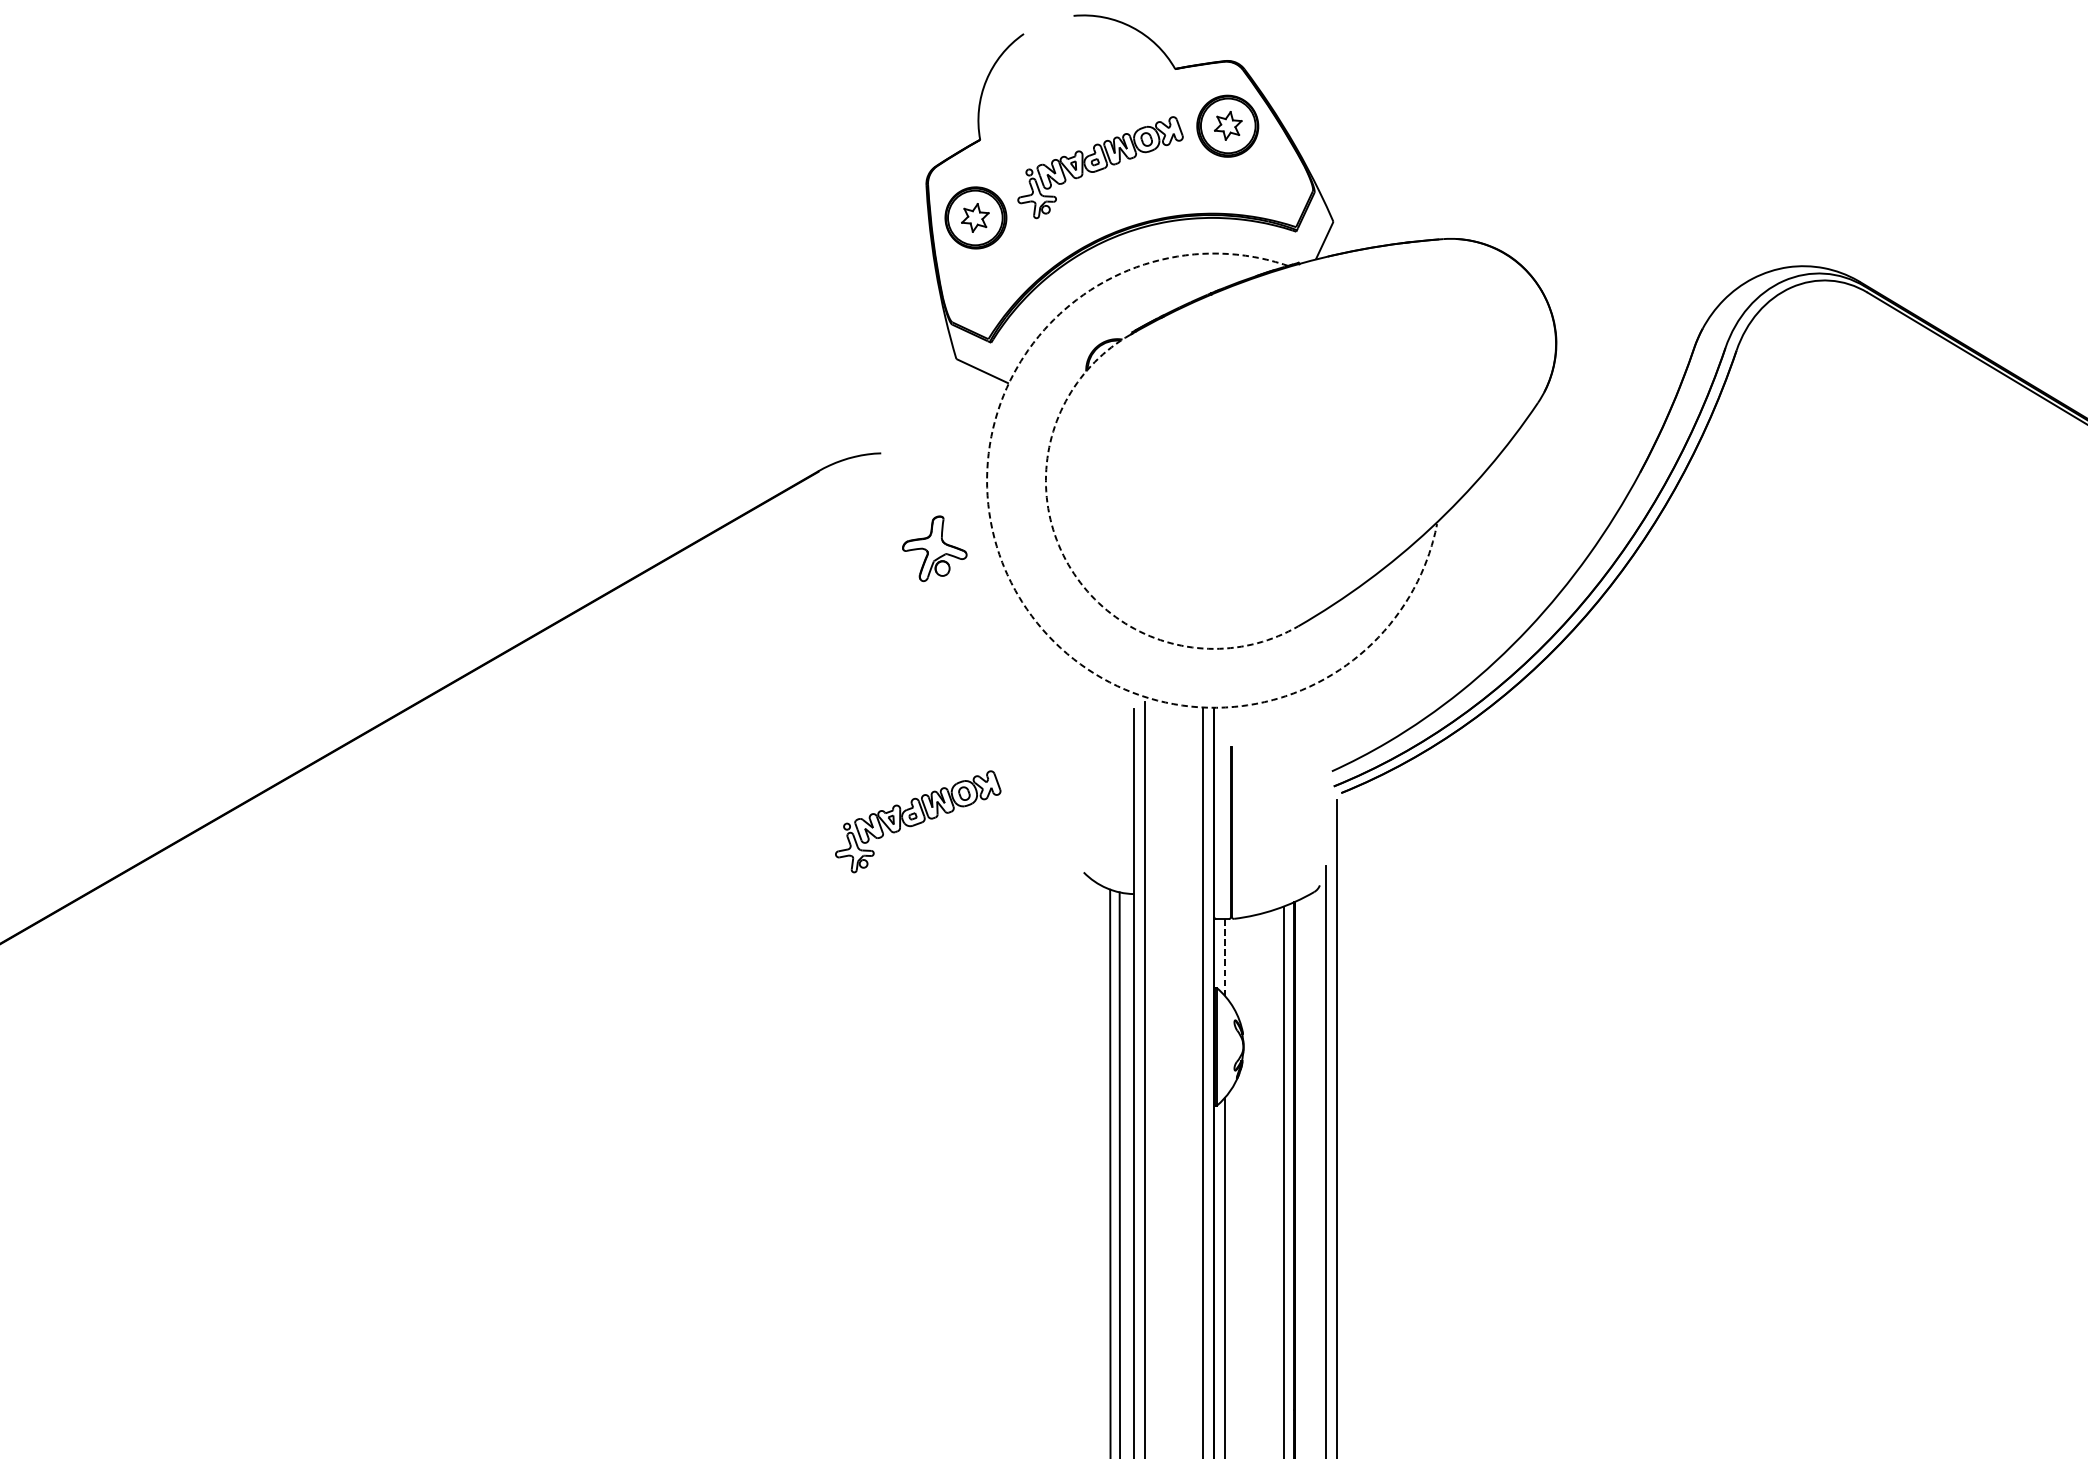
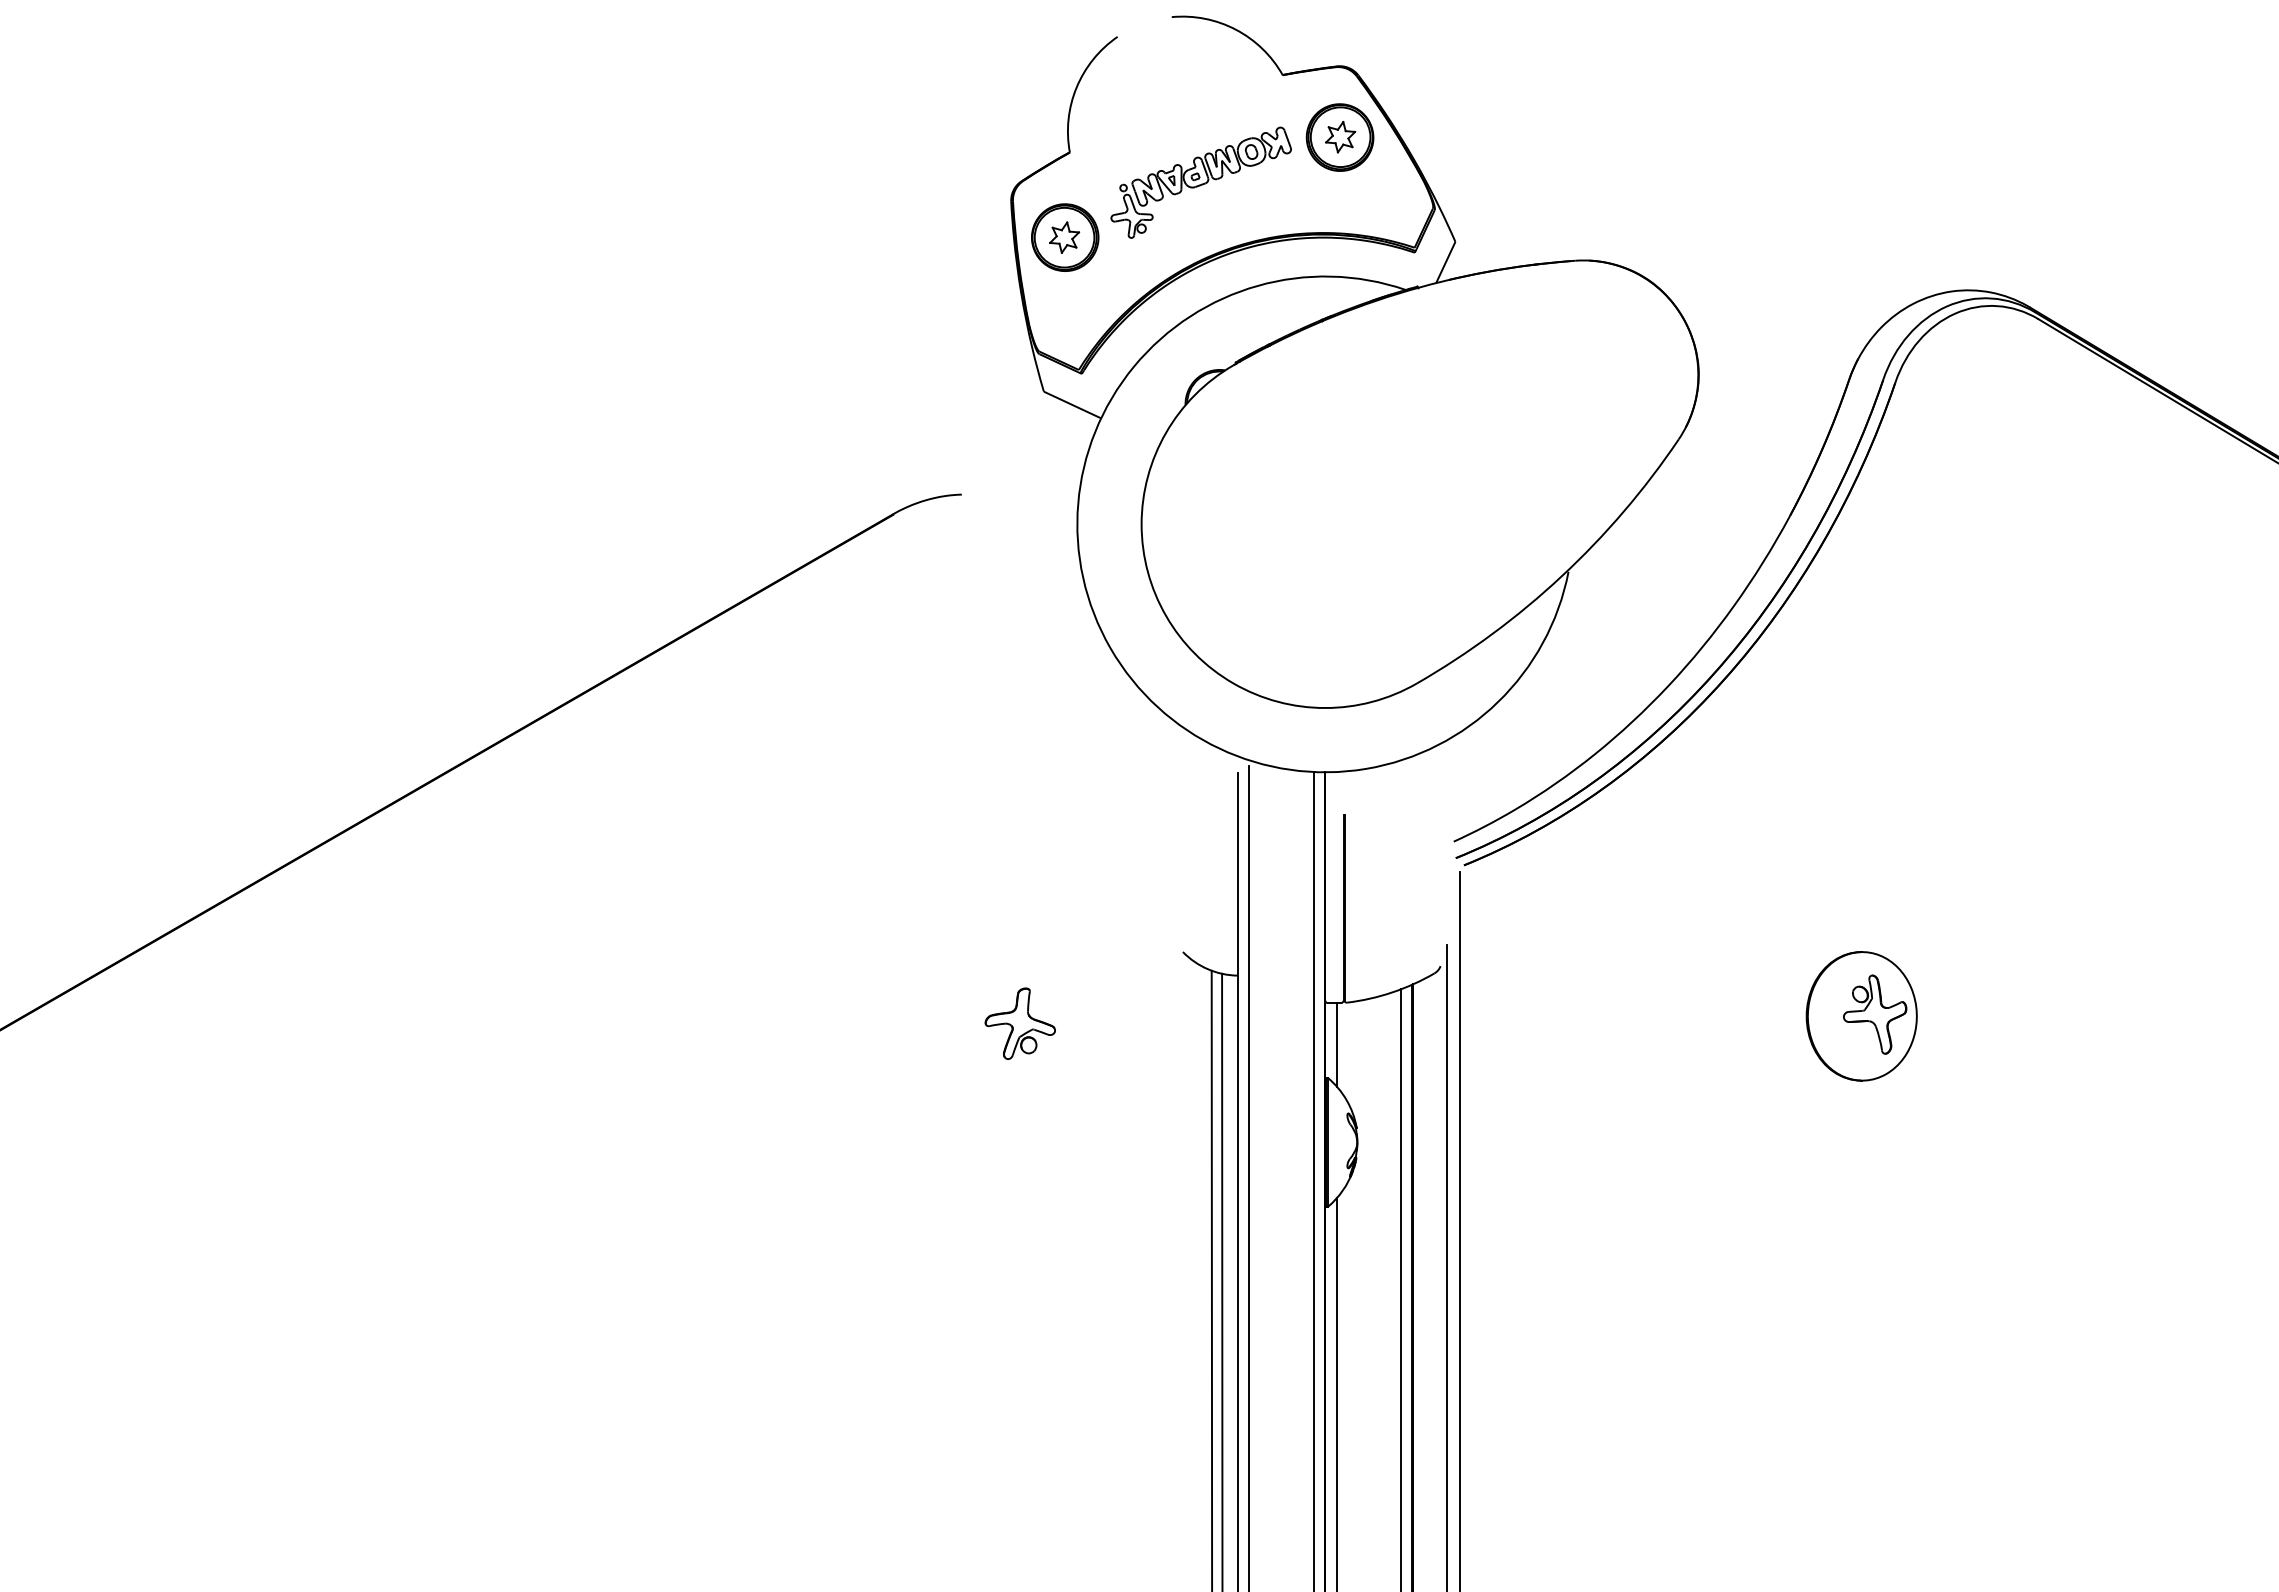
part: (934, 548) -> (1019, 1023), moved
arc: (1068, 565) -> (1166, 616), dashed -> solid
arc: (1017, 594) -> (1110, 648), dashed -> solid
part: (917, 821) -> (1001, 896), removed
part: (1705, 931) -> (1861, 1016), added
line: (1224, 957) -> (1336, 1044), dashed -> solid

